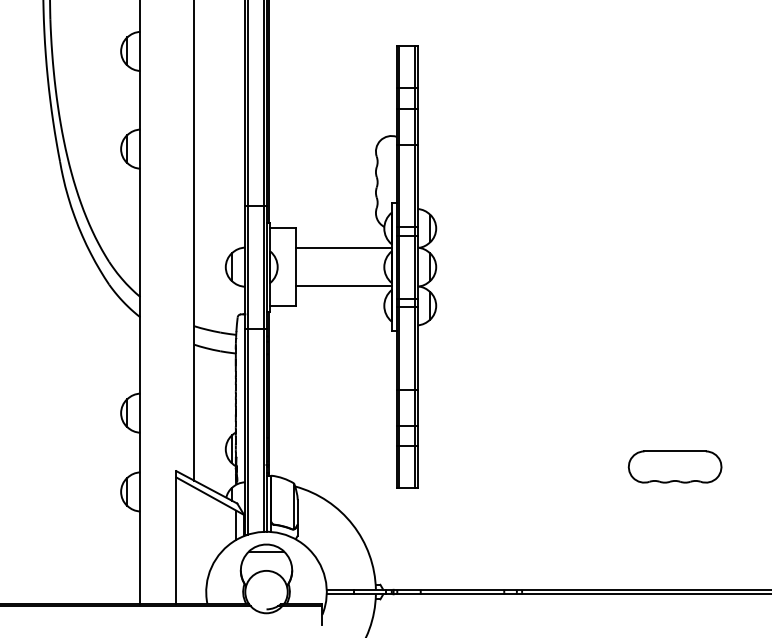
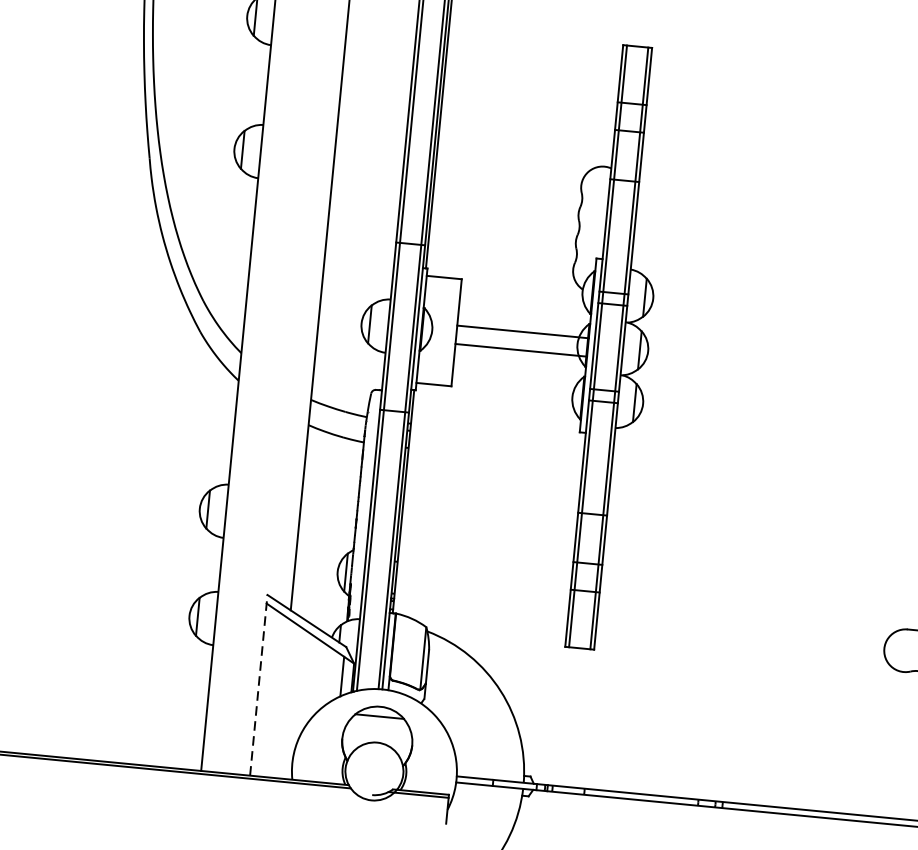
line: (343, 248) -> (520, 350), moved
line: (343, 285) -> (522, 331), moved
line: (176, 536) -> (259, 684), solid -> dashed

